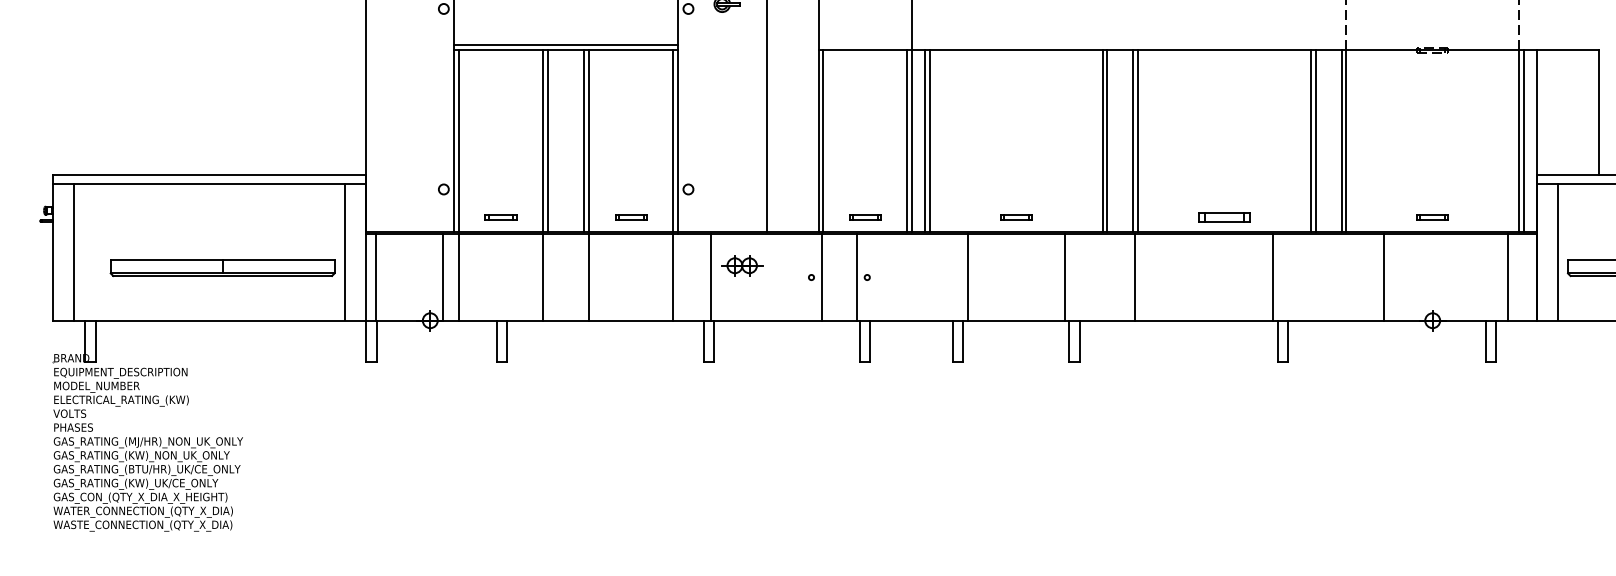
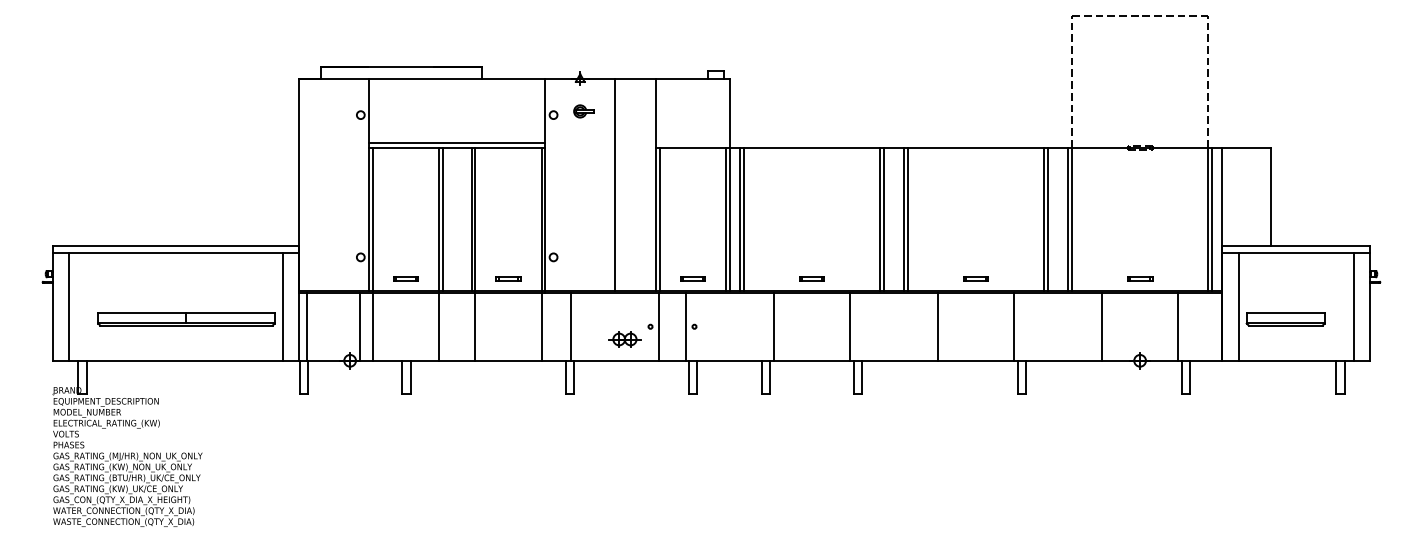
part: (1223, 216) -> (975, 278), size x0.62
part: (741, 265) -> (624, 339), moved
line: (1135, 277) -> (937, 326), moved
line: (1508, 277) -> (1178, 326), moved

